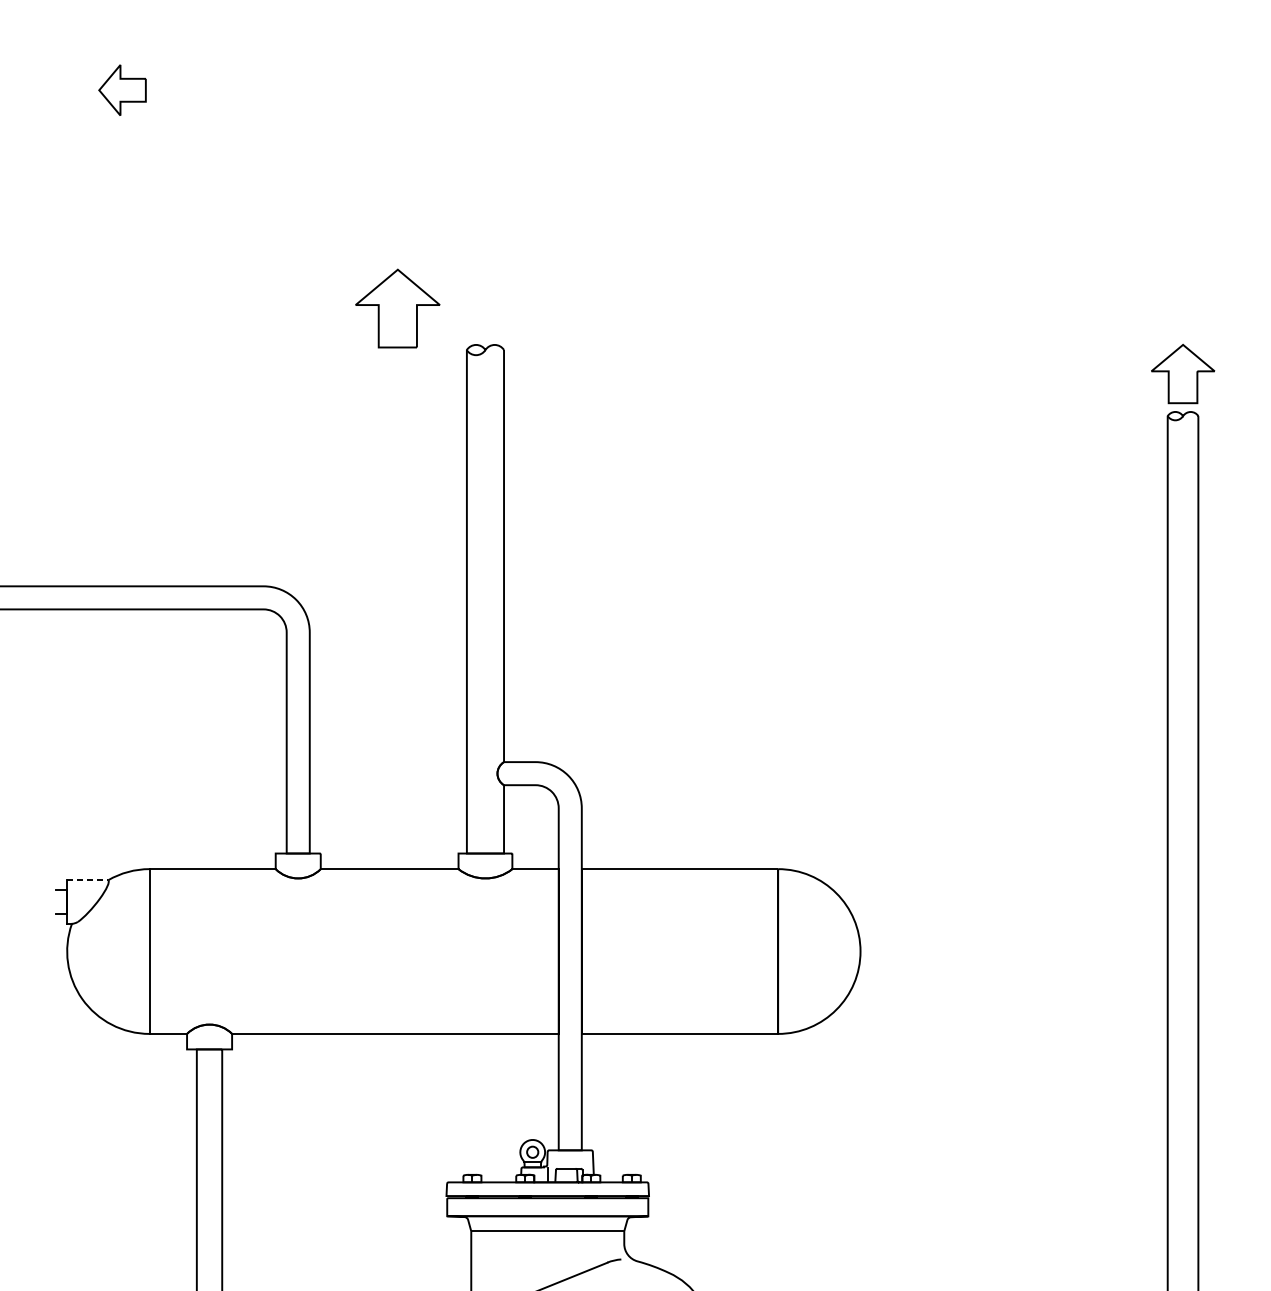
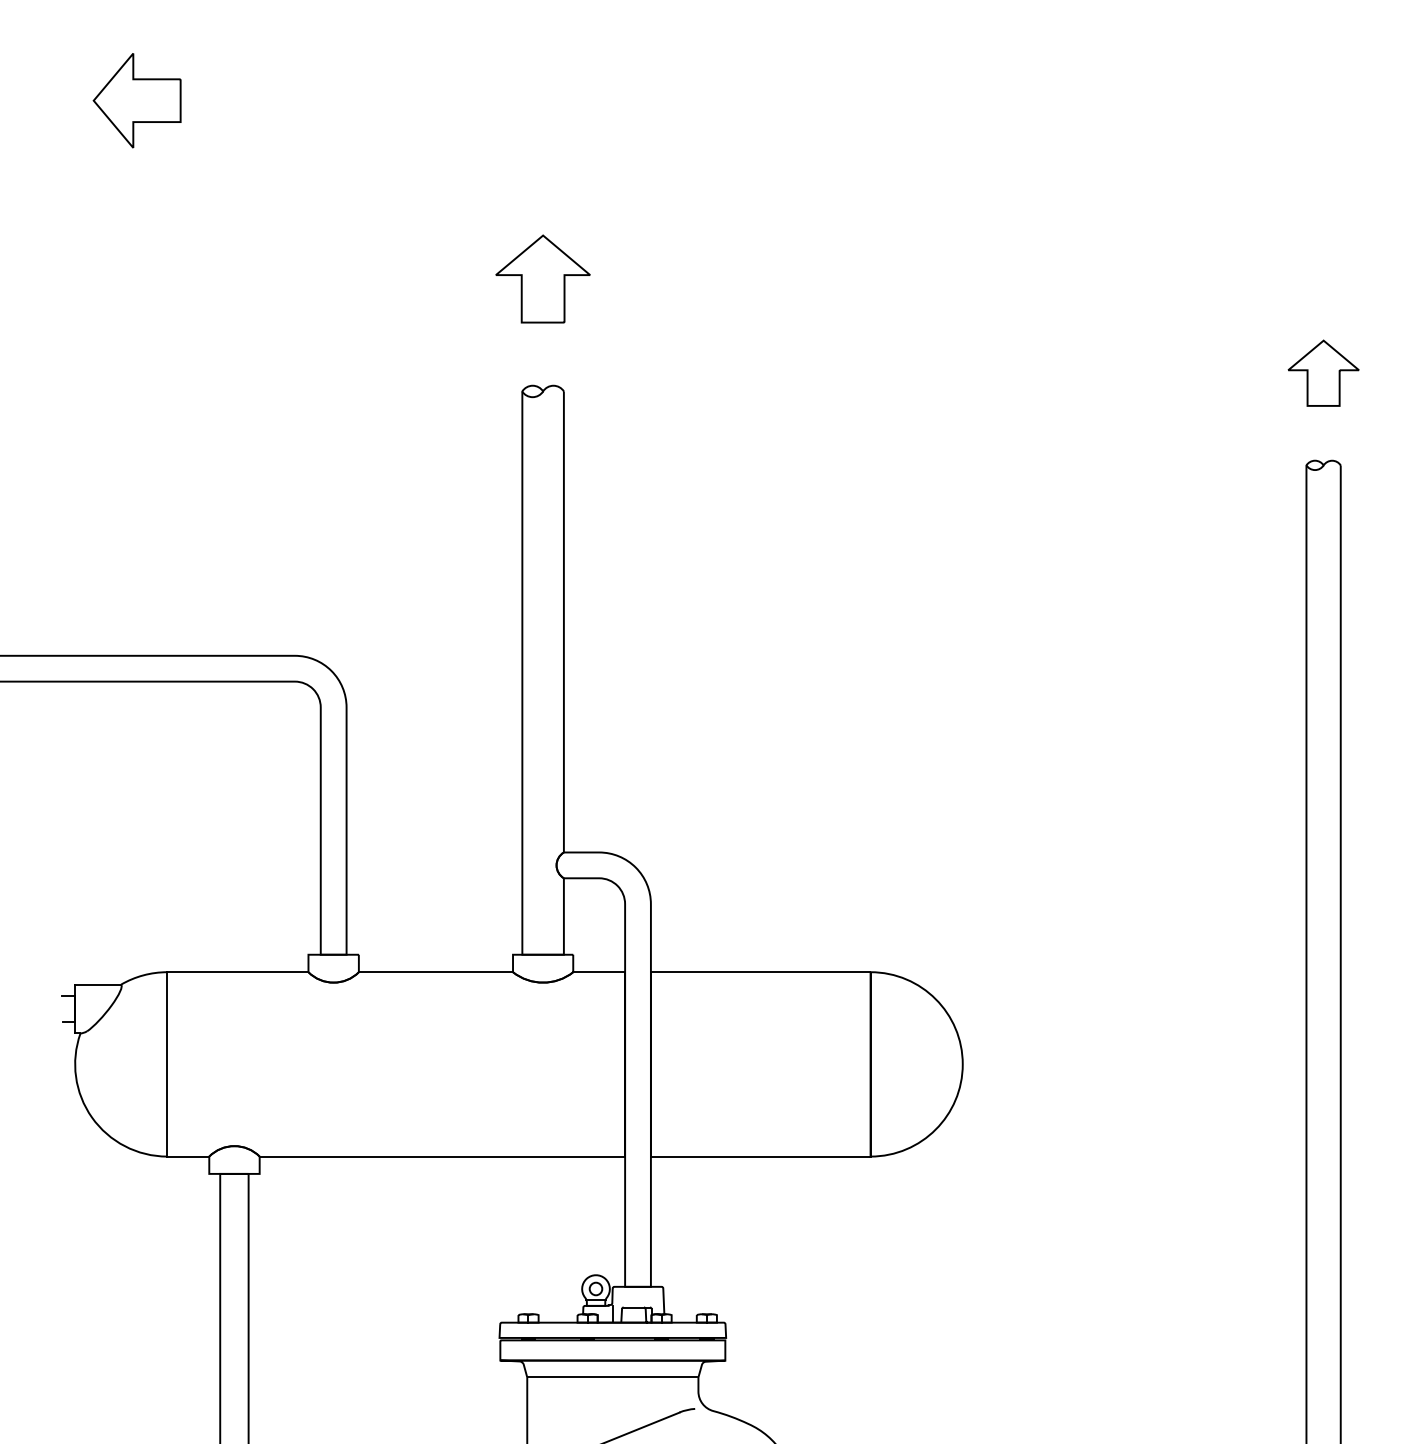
part: (122, 90) -> (136, 100), size x1.67
part: (397, 308) -> (542, 278), moved
part: (1182, 373) -> (1323, 372), moved
line: (88, 880) -> (98, 984), dashed -> solid

